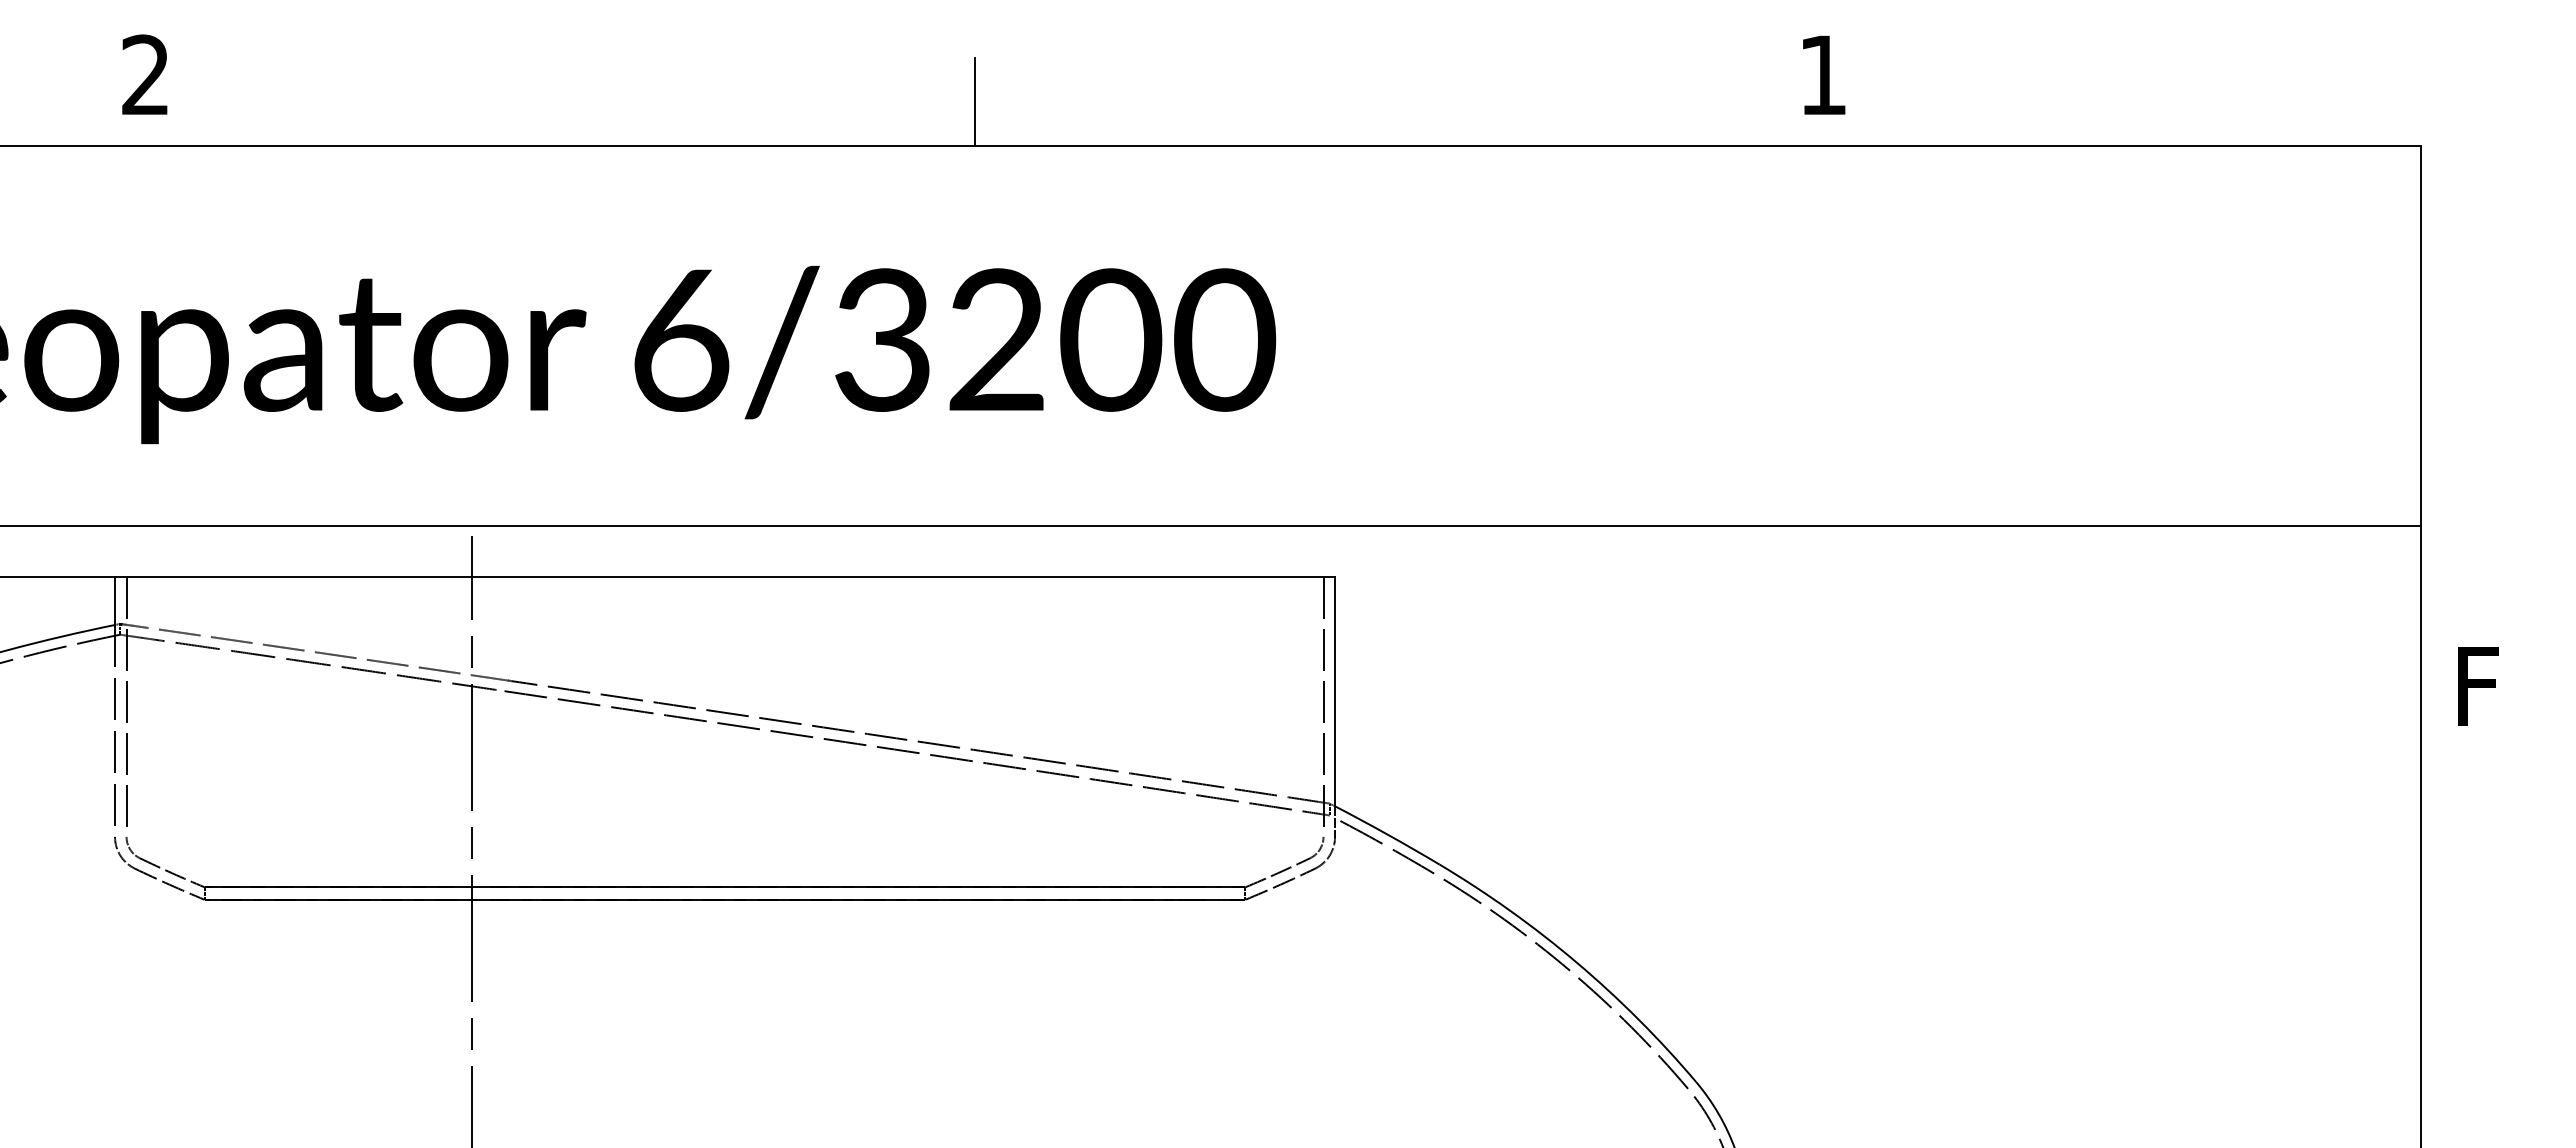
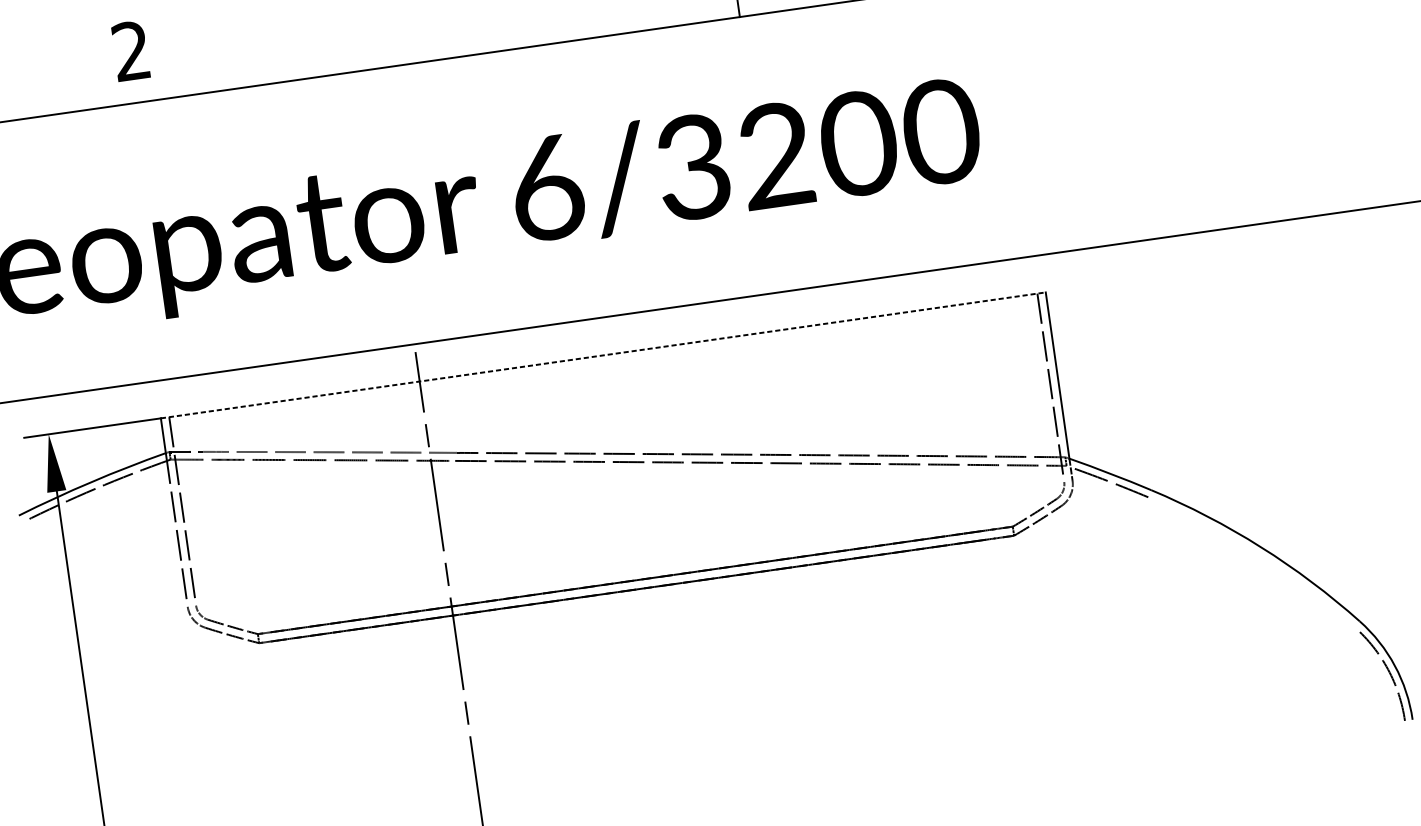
line: (725, 577) -> (603, 355), solid -> dashed
arc: (1569, 971) -> (1256, 554), removed

